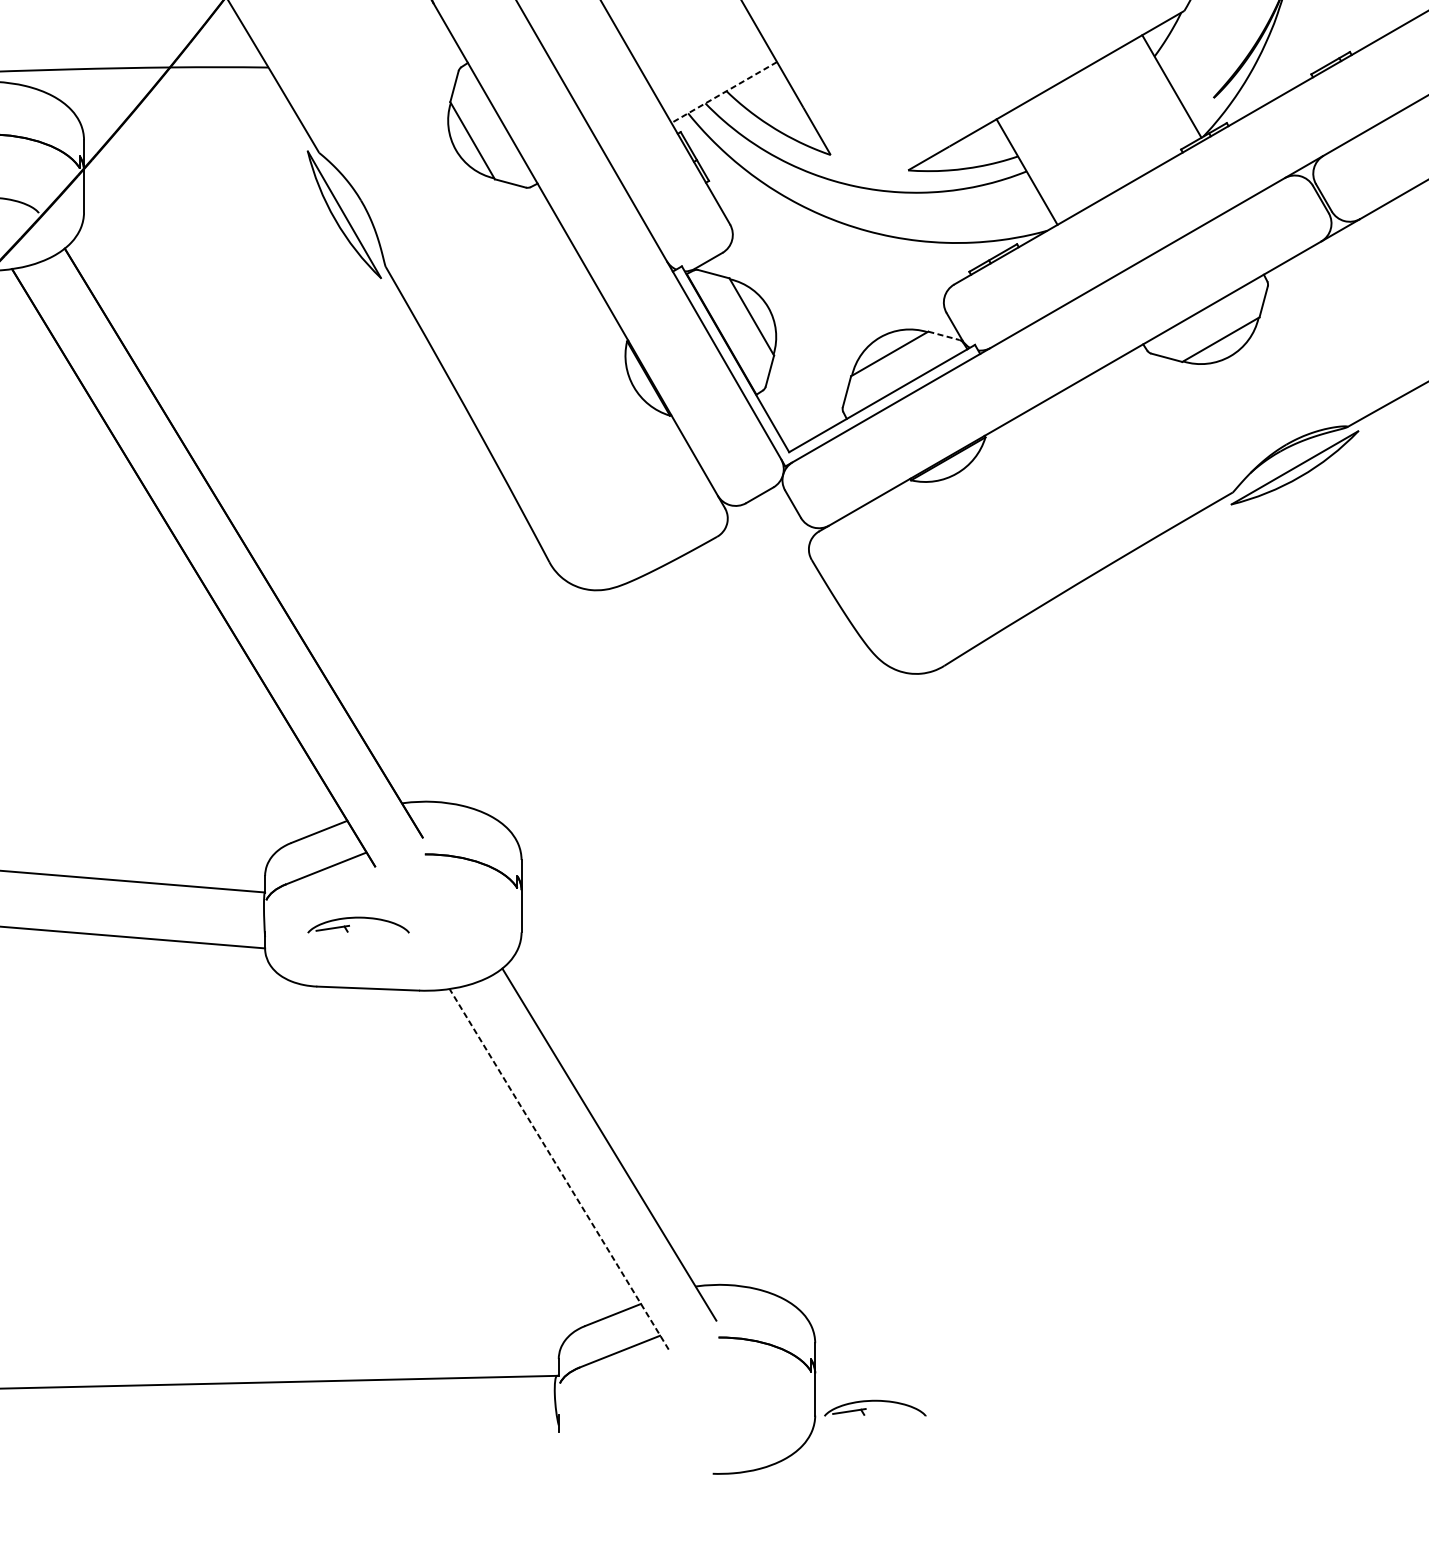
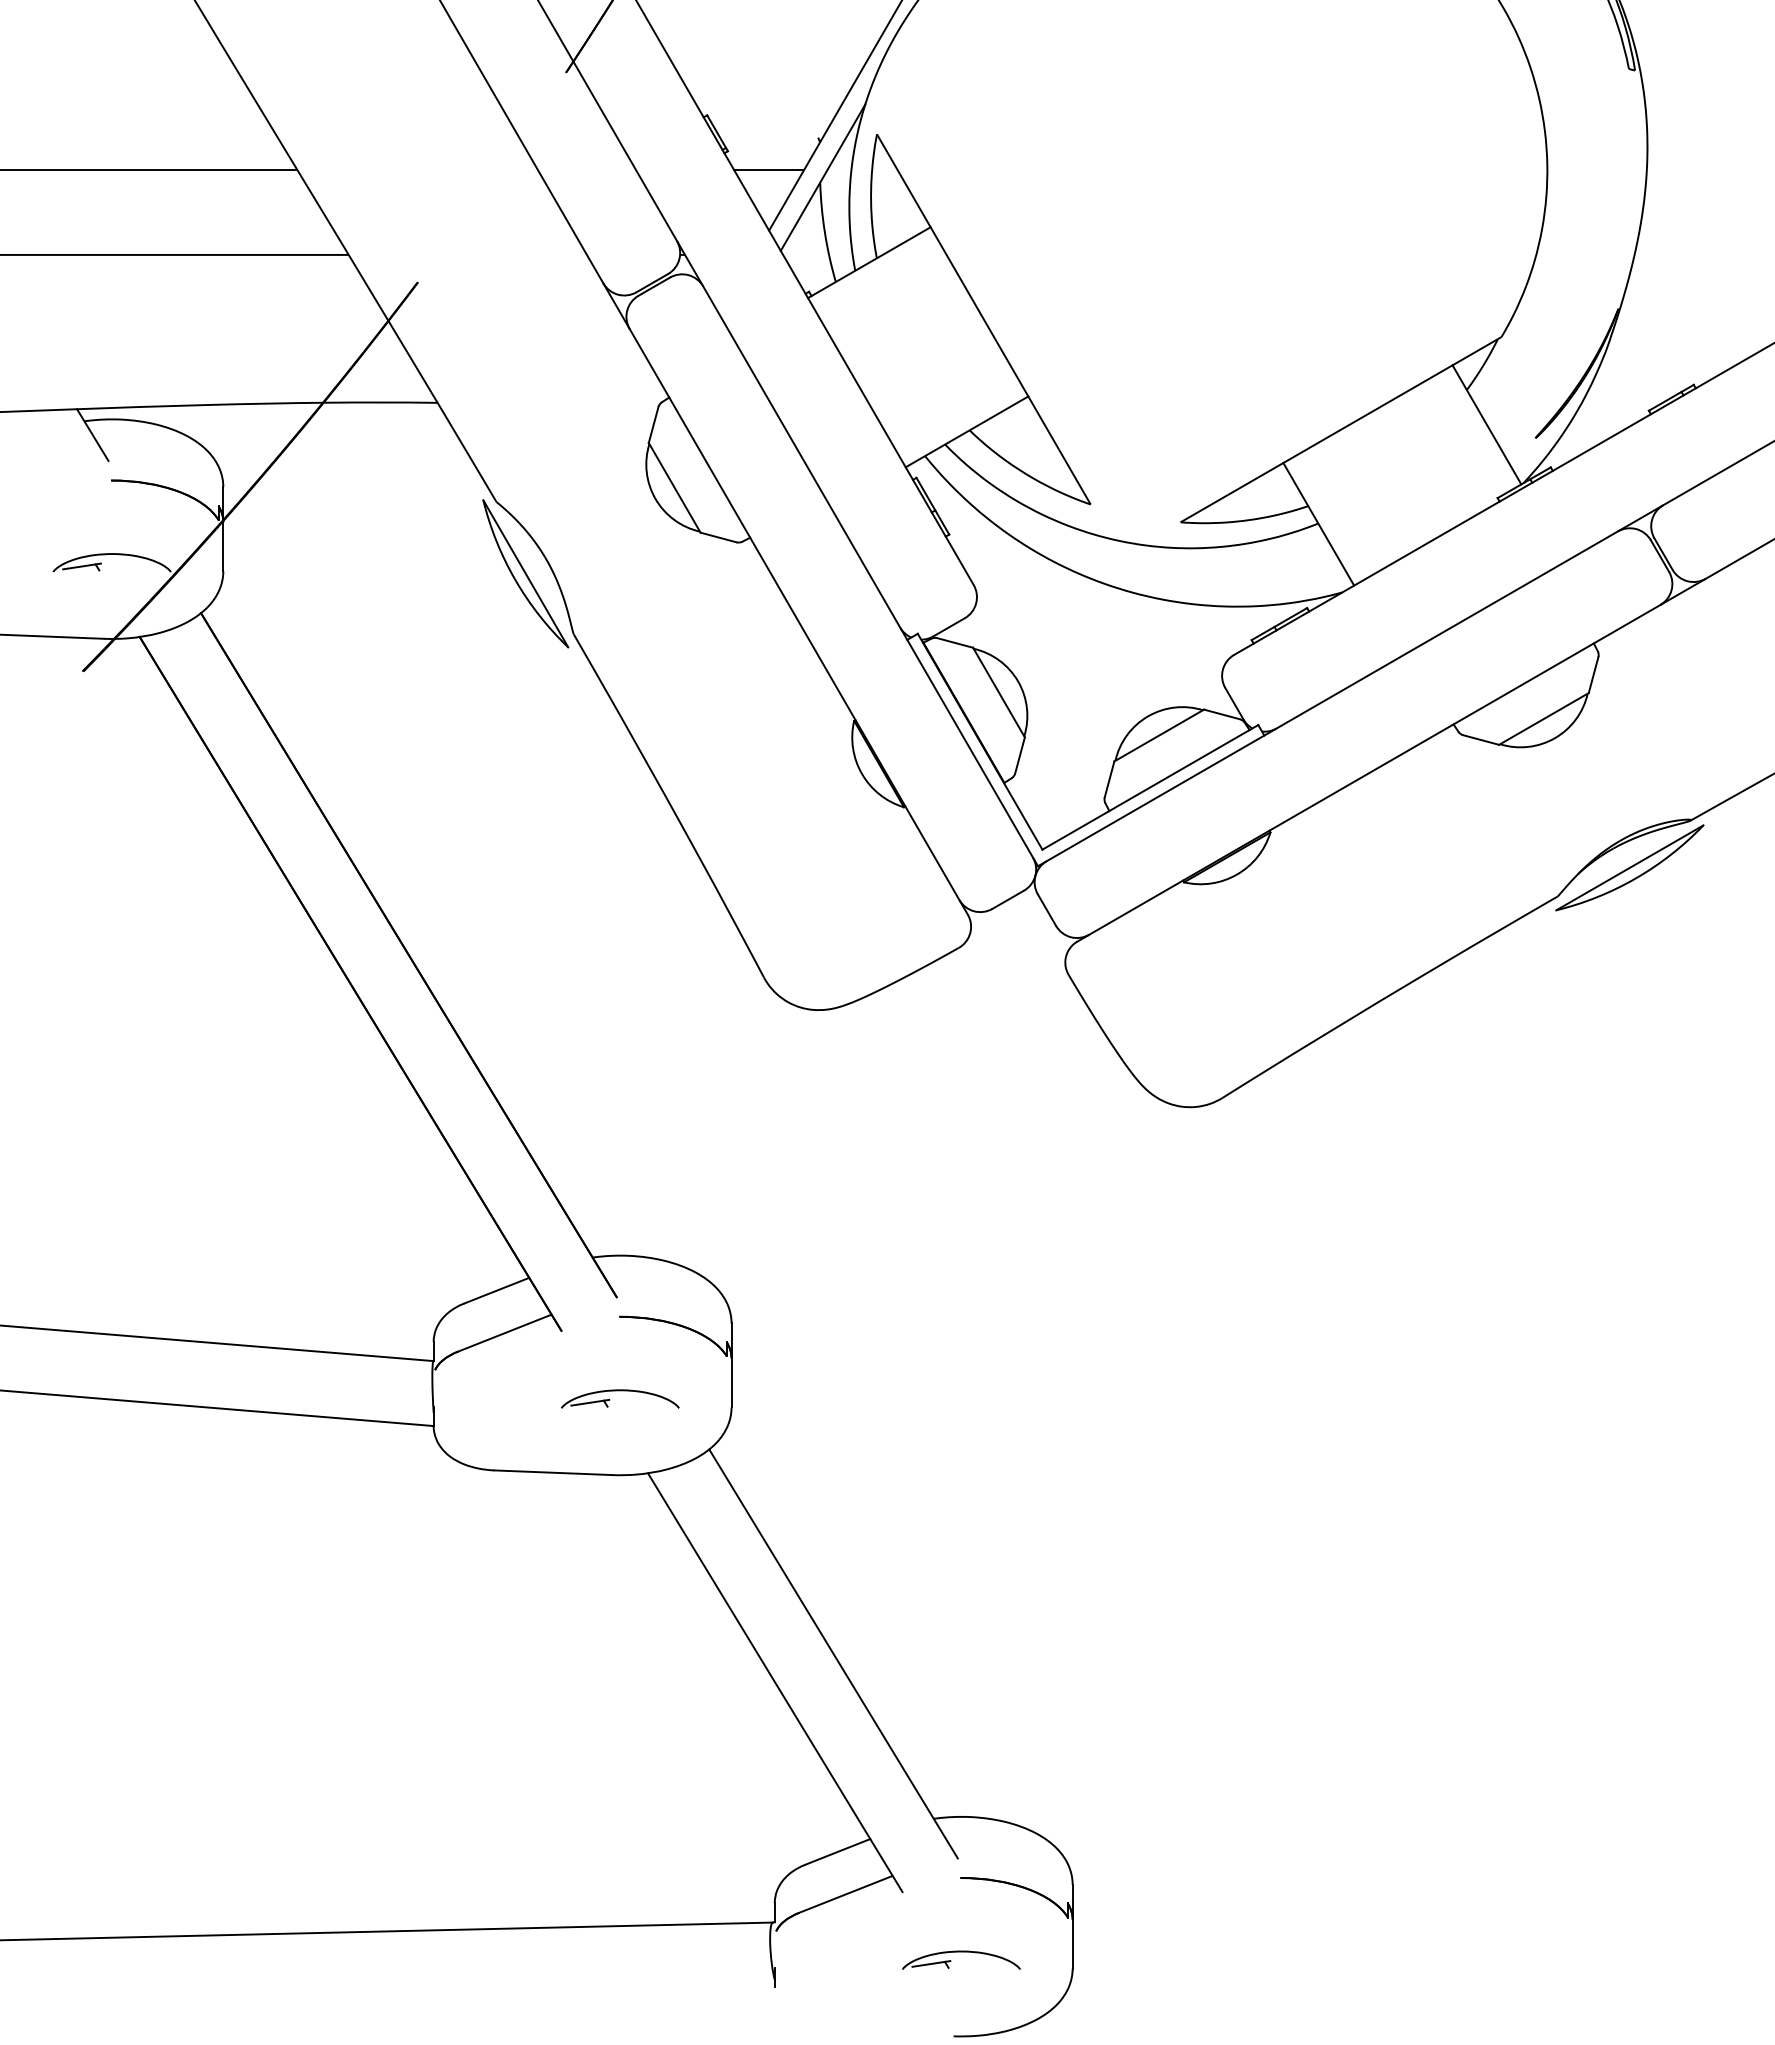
line: (724, 92) -> (967, 431), dashed -> solid
line: (944, 335) -> (1222, 714), dashed -> solid
part: (358, 918) -> (620, 1391), moved
line: (559, 1169) -> (775, 1682), dashed -> solid
part: (875, 1401) -> (961, 1952), moved

